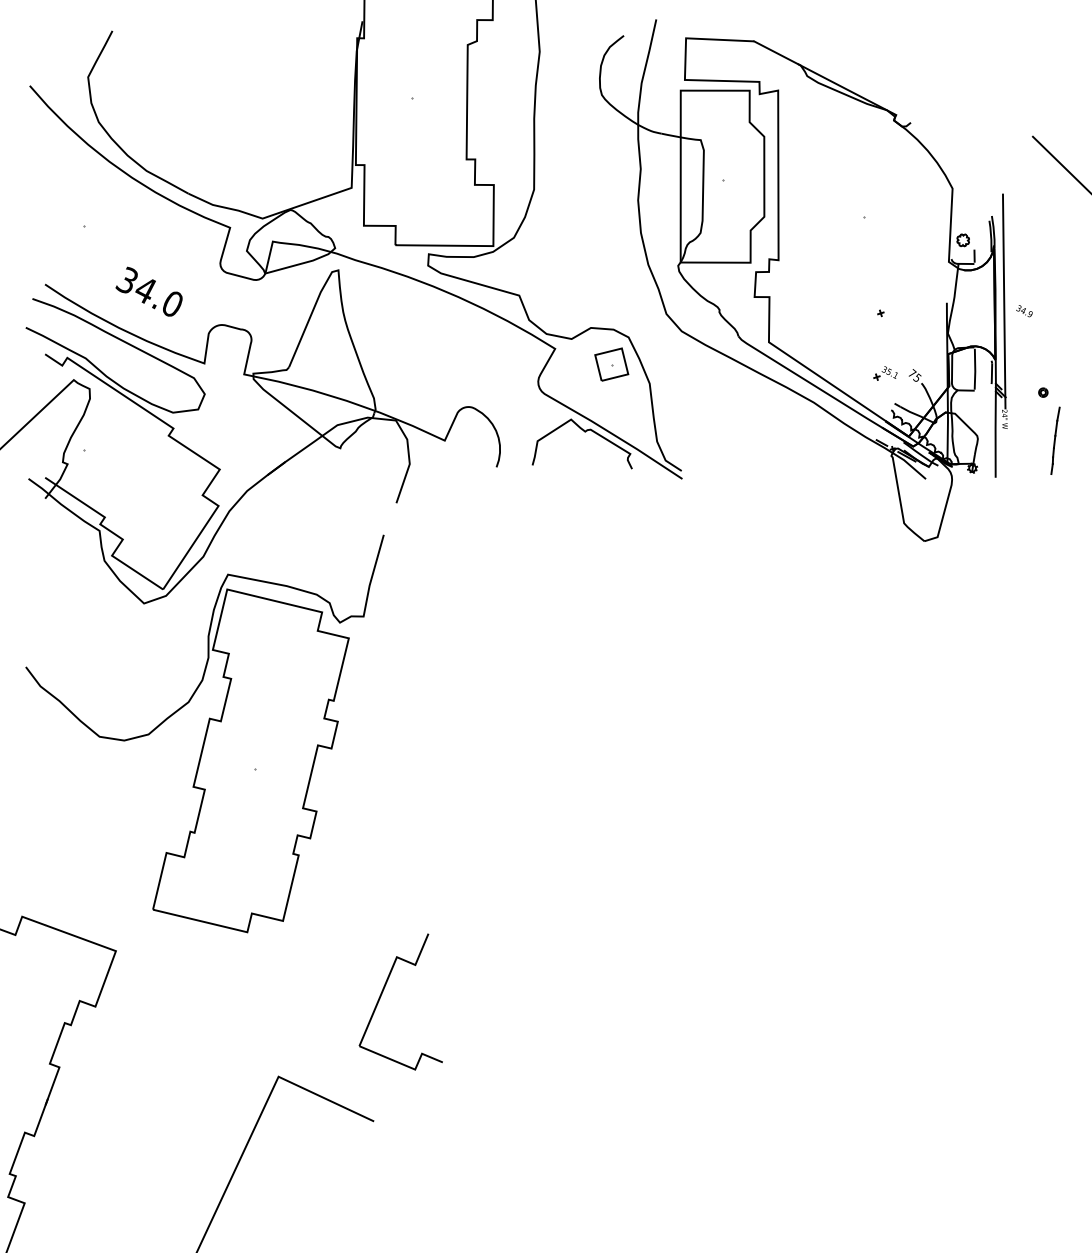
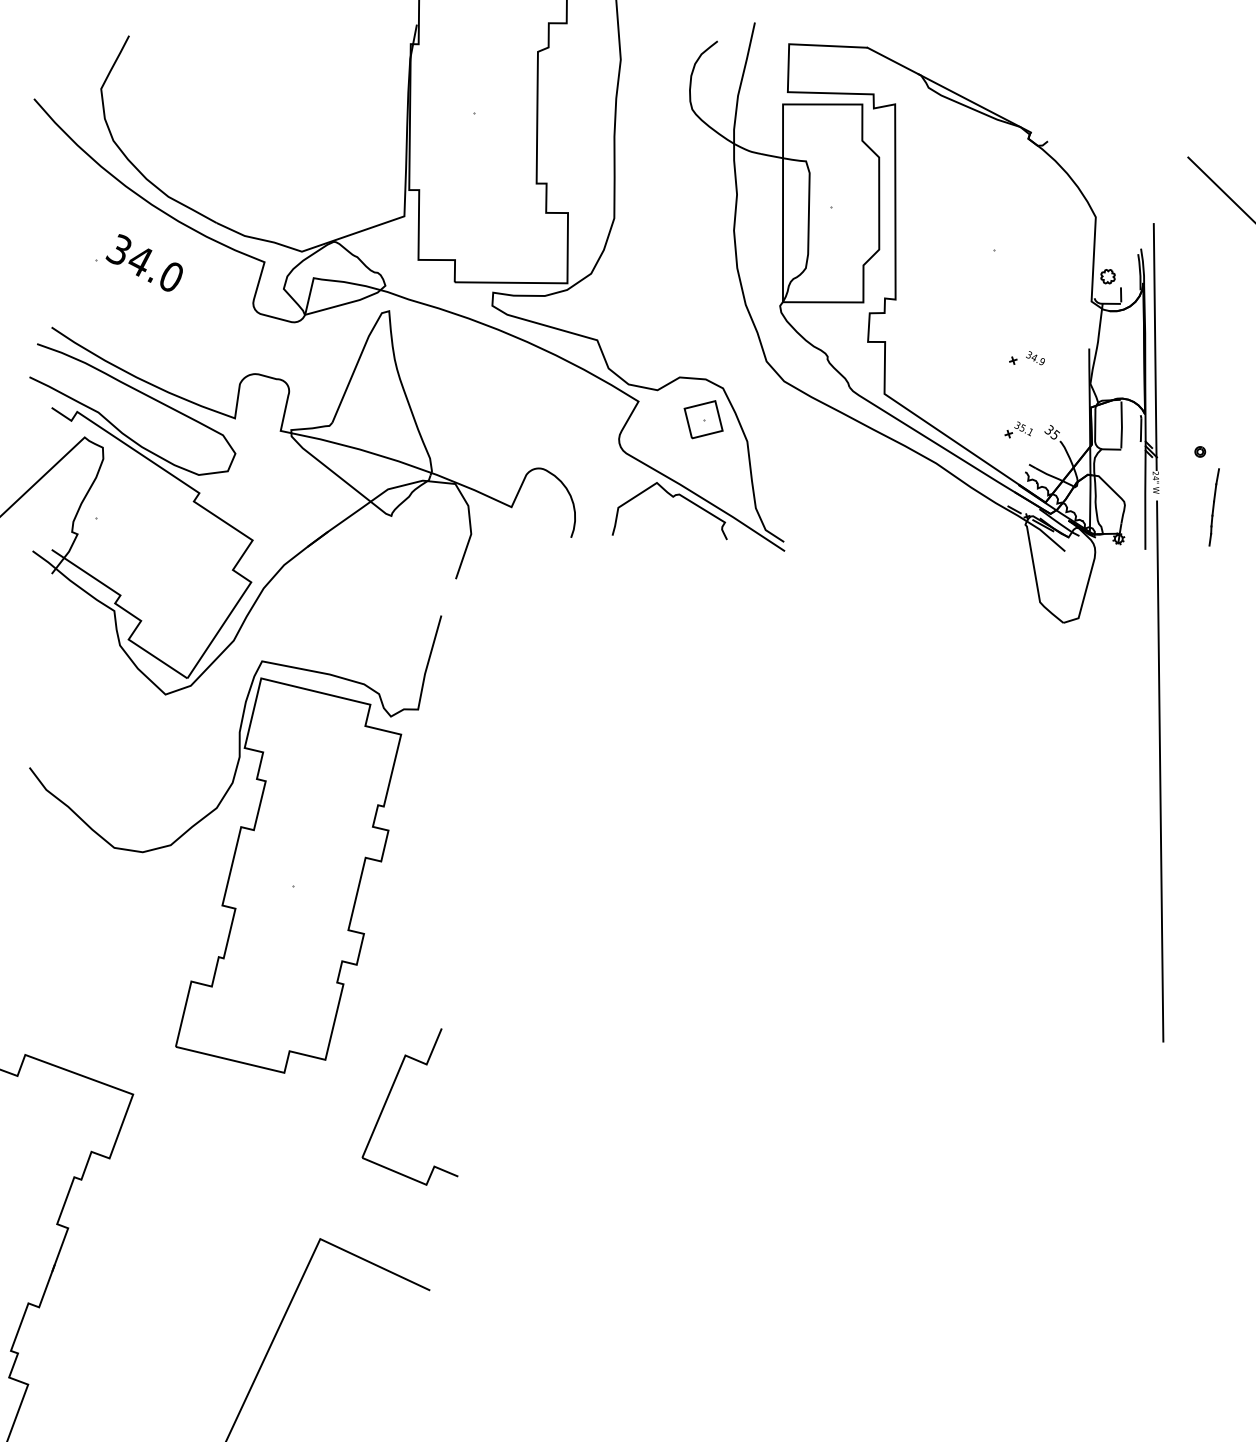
text: (148, 291) -> (143, 262), moved
text: (1024, 311) -> (1035, 358), moved
text: (912, 373) -> (1049, 429), 75 -> 35
line: (1008, 670) -> (1160, 771), added
part: (383, 992) -> (389, 1096), moved

